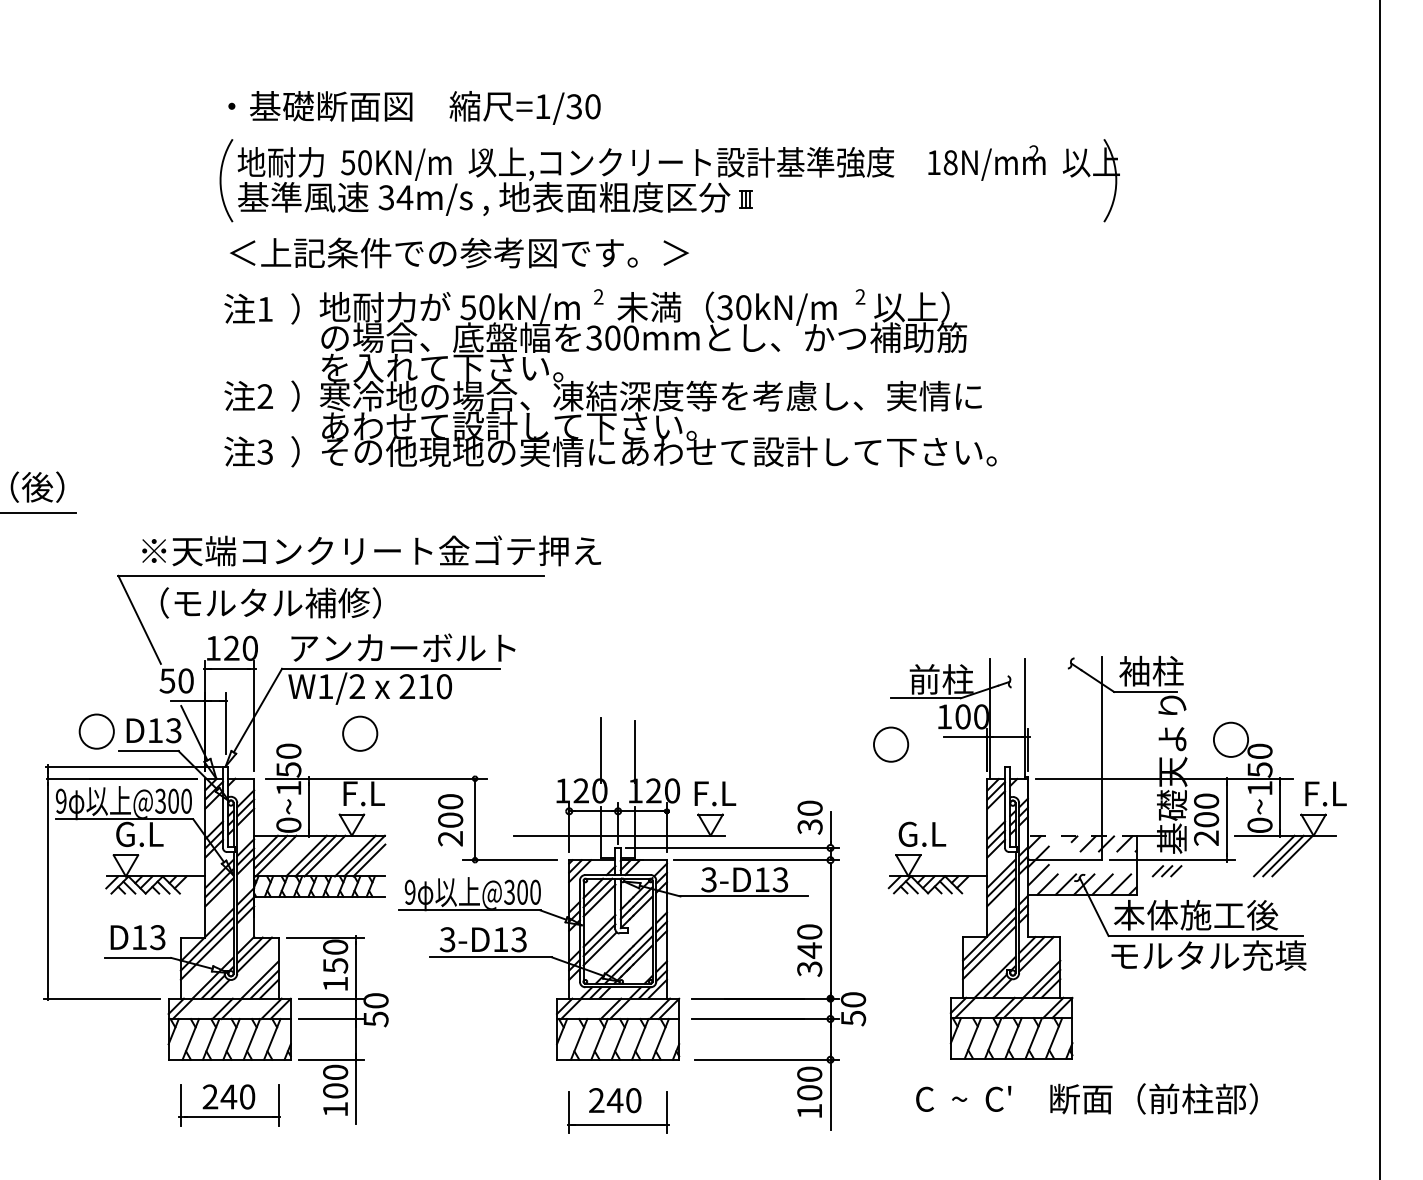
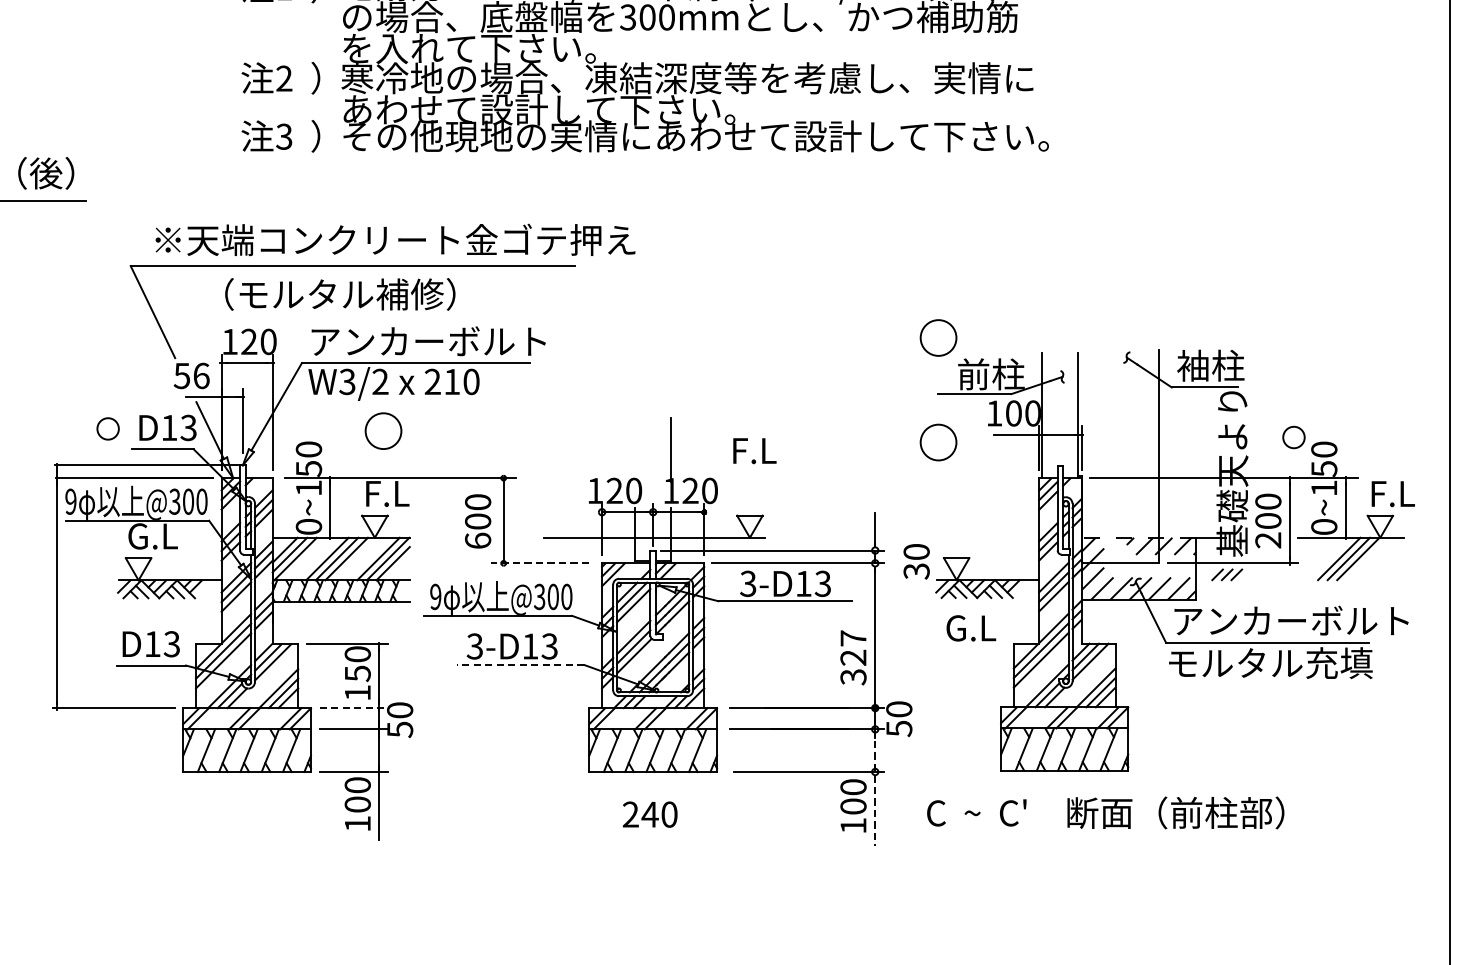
text: (270, 602) -> (339, 293), moved
circle: (891, 644) -> (939, 337), added
text: (185, 680) -> (200, 375), 50 -> 56
text: (325, 686) -> (347, 381), W1/2 -> W3/2
circle: (96, 731) -> (107, 428), size x0.6
circle: (1230, 739) -> (1293, 437), size x0.6
line: (600, 750) -> (634, 448), removed
text: (715, 793) -> (754, 450), moved
text: (809, 817) -> (916, 561), moved
text: (922, 833) -> (971, 627), moved
text: (450, 838) -> (477, 540), 200 -> 600
line: (509, 860) -> (539, 563), solid -> dashed
text: (1227, 914) -> (1290, 620), 本体施工後 -> アンカーボルト
text: (809, 941) -> (853, 648), 340 -> 327
line: (490, 957) -> (519, 665), solid -> dashed
line: (331, 998) -> (353, 707), solid -> dashed
line: (830, 1074) -> (875, 787), solid -> dashed
text: (1086, 1098) -> (1105, 812), moved
part: (229, 1105) -> (246, 819), removed
part: (618, 1124) -> (653, 839), removed

